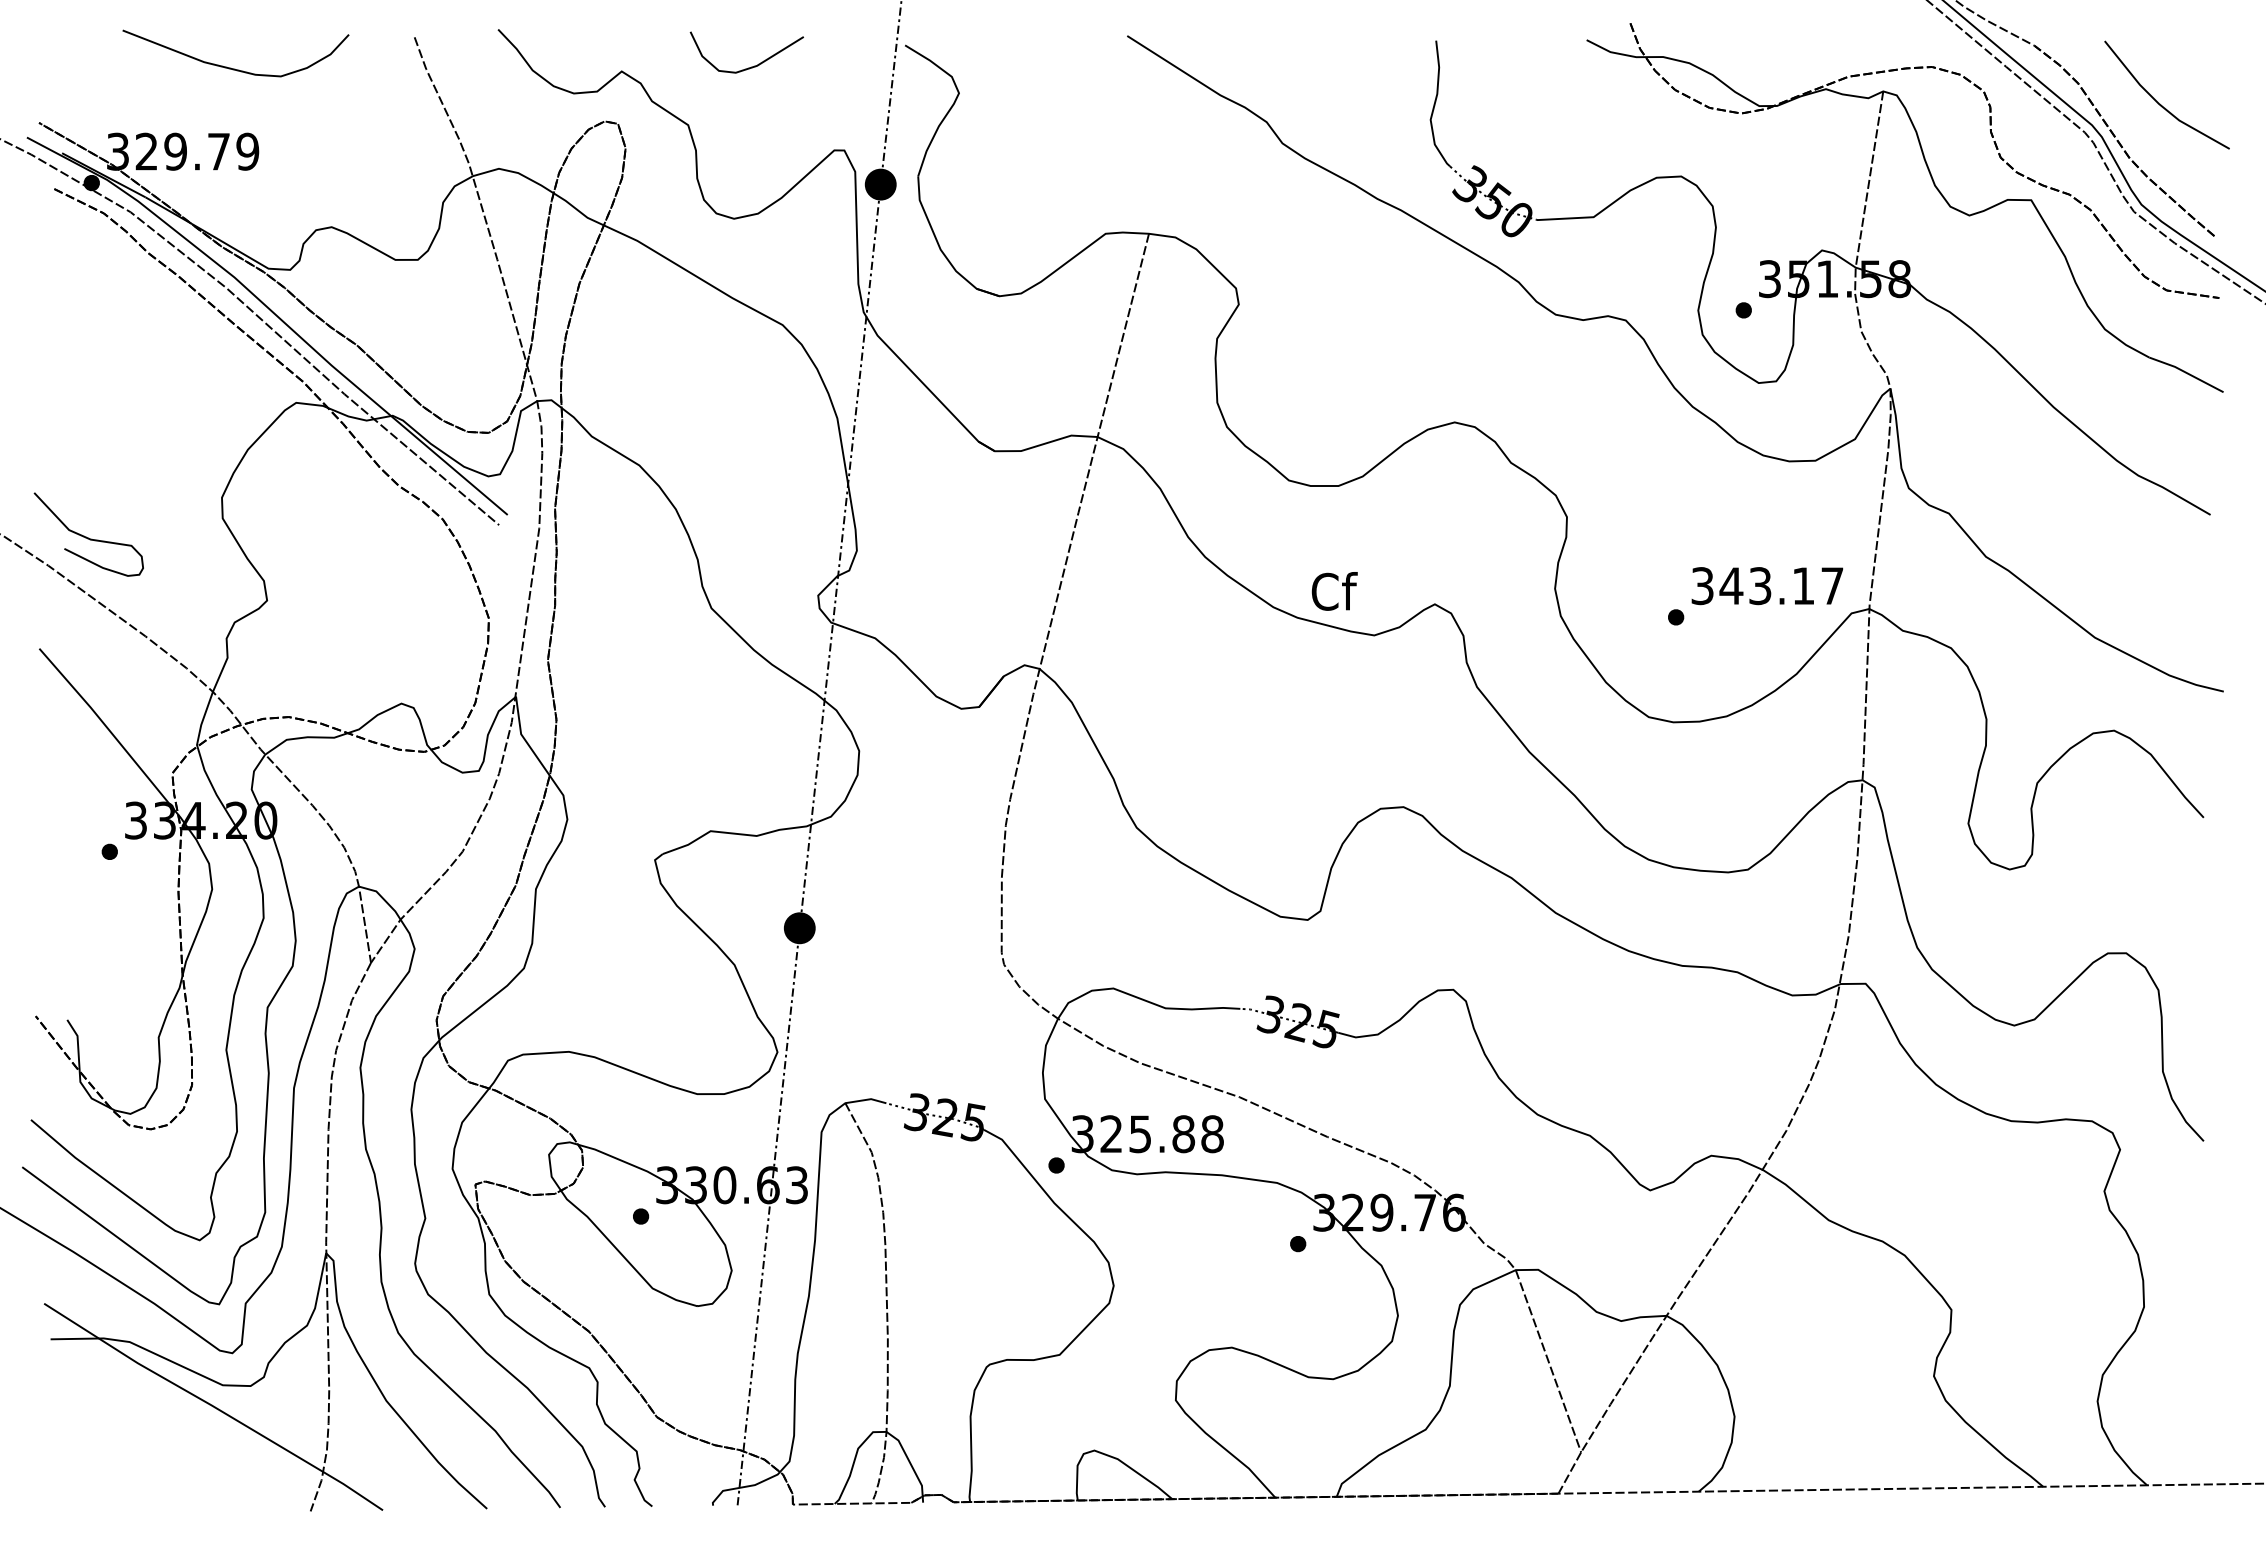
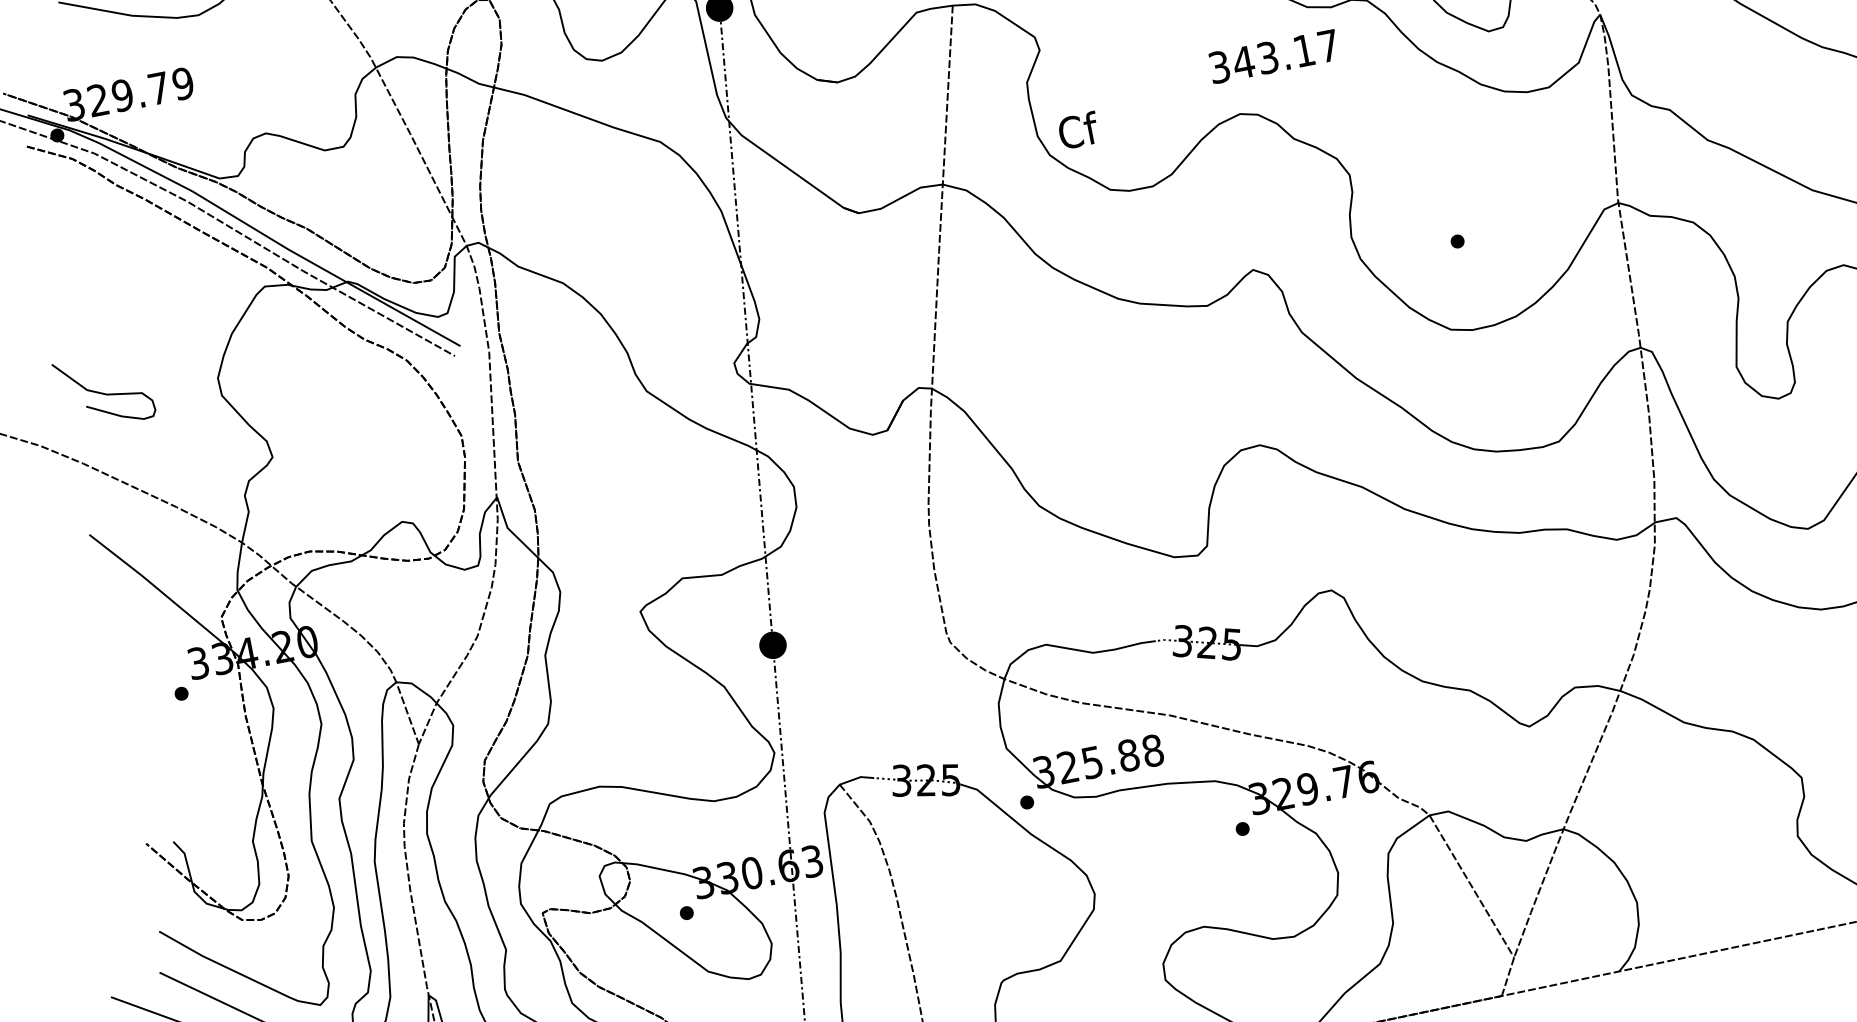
curve: (86, 536) -> (102, 392), moved
text: (1767, 586) -> (1274, 57), moved
text: (1334, 591) -> (1078, 130), moved

